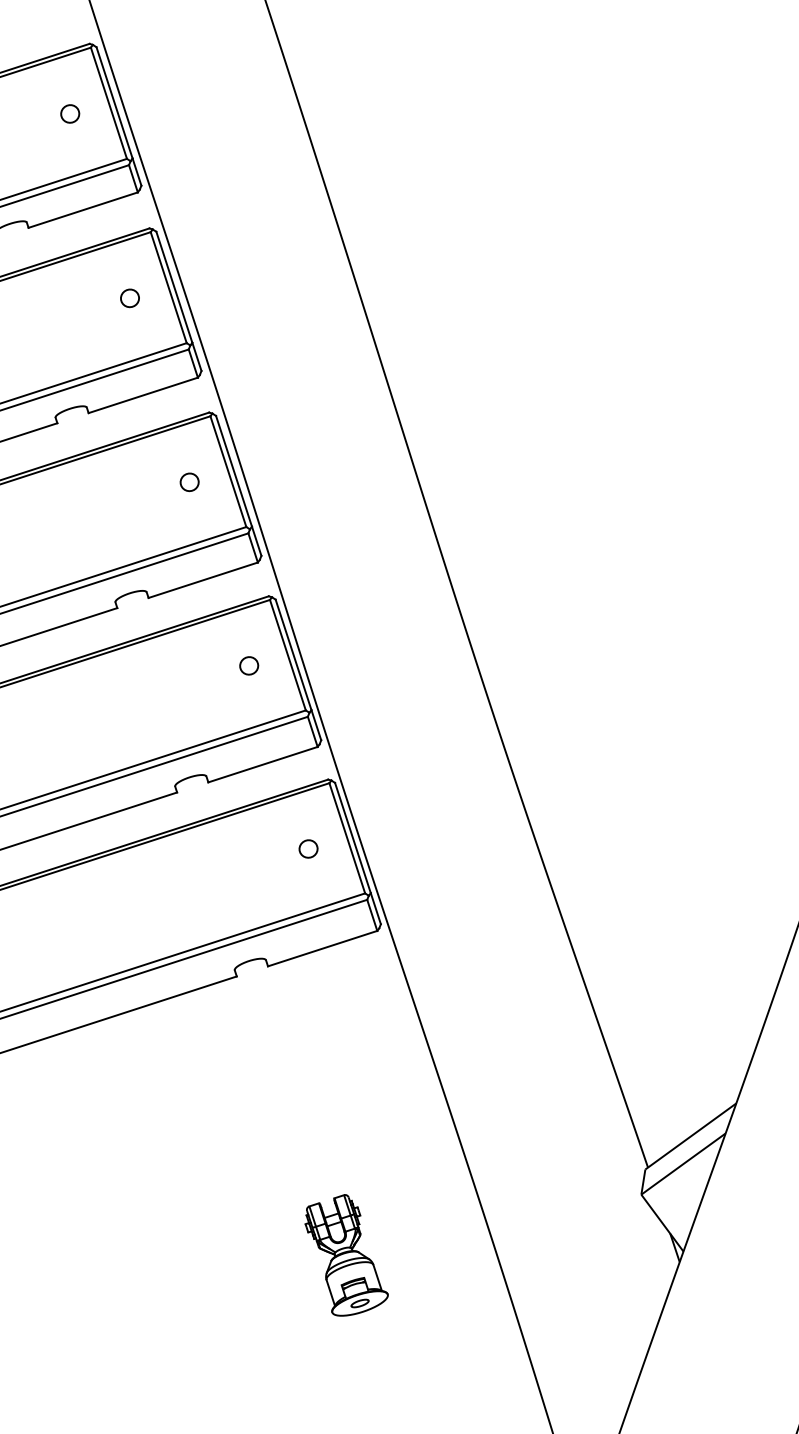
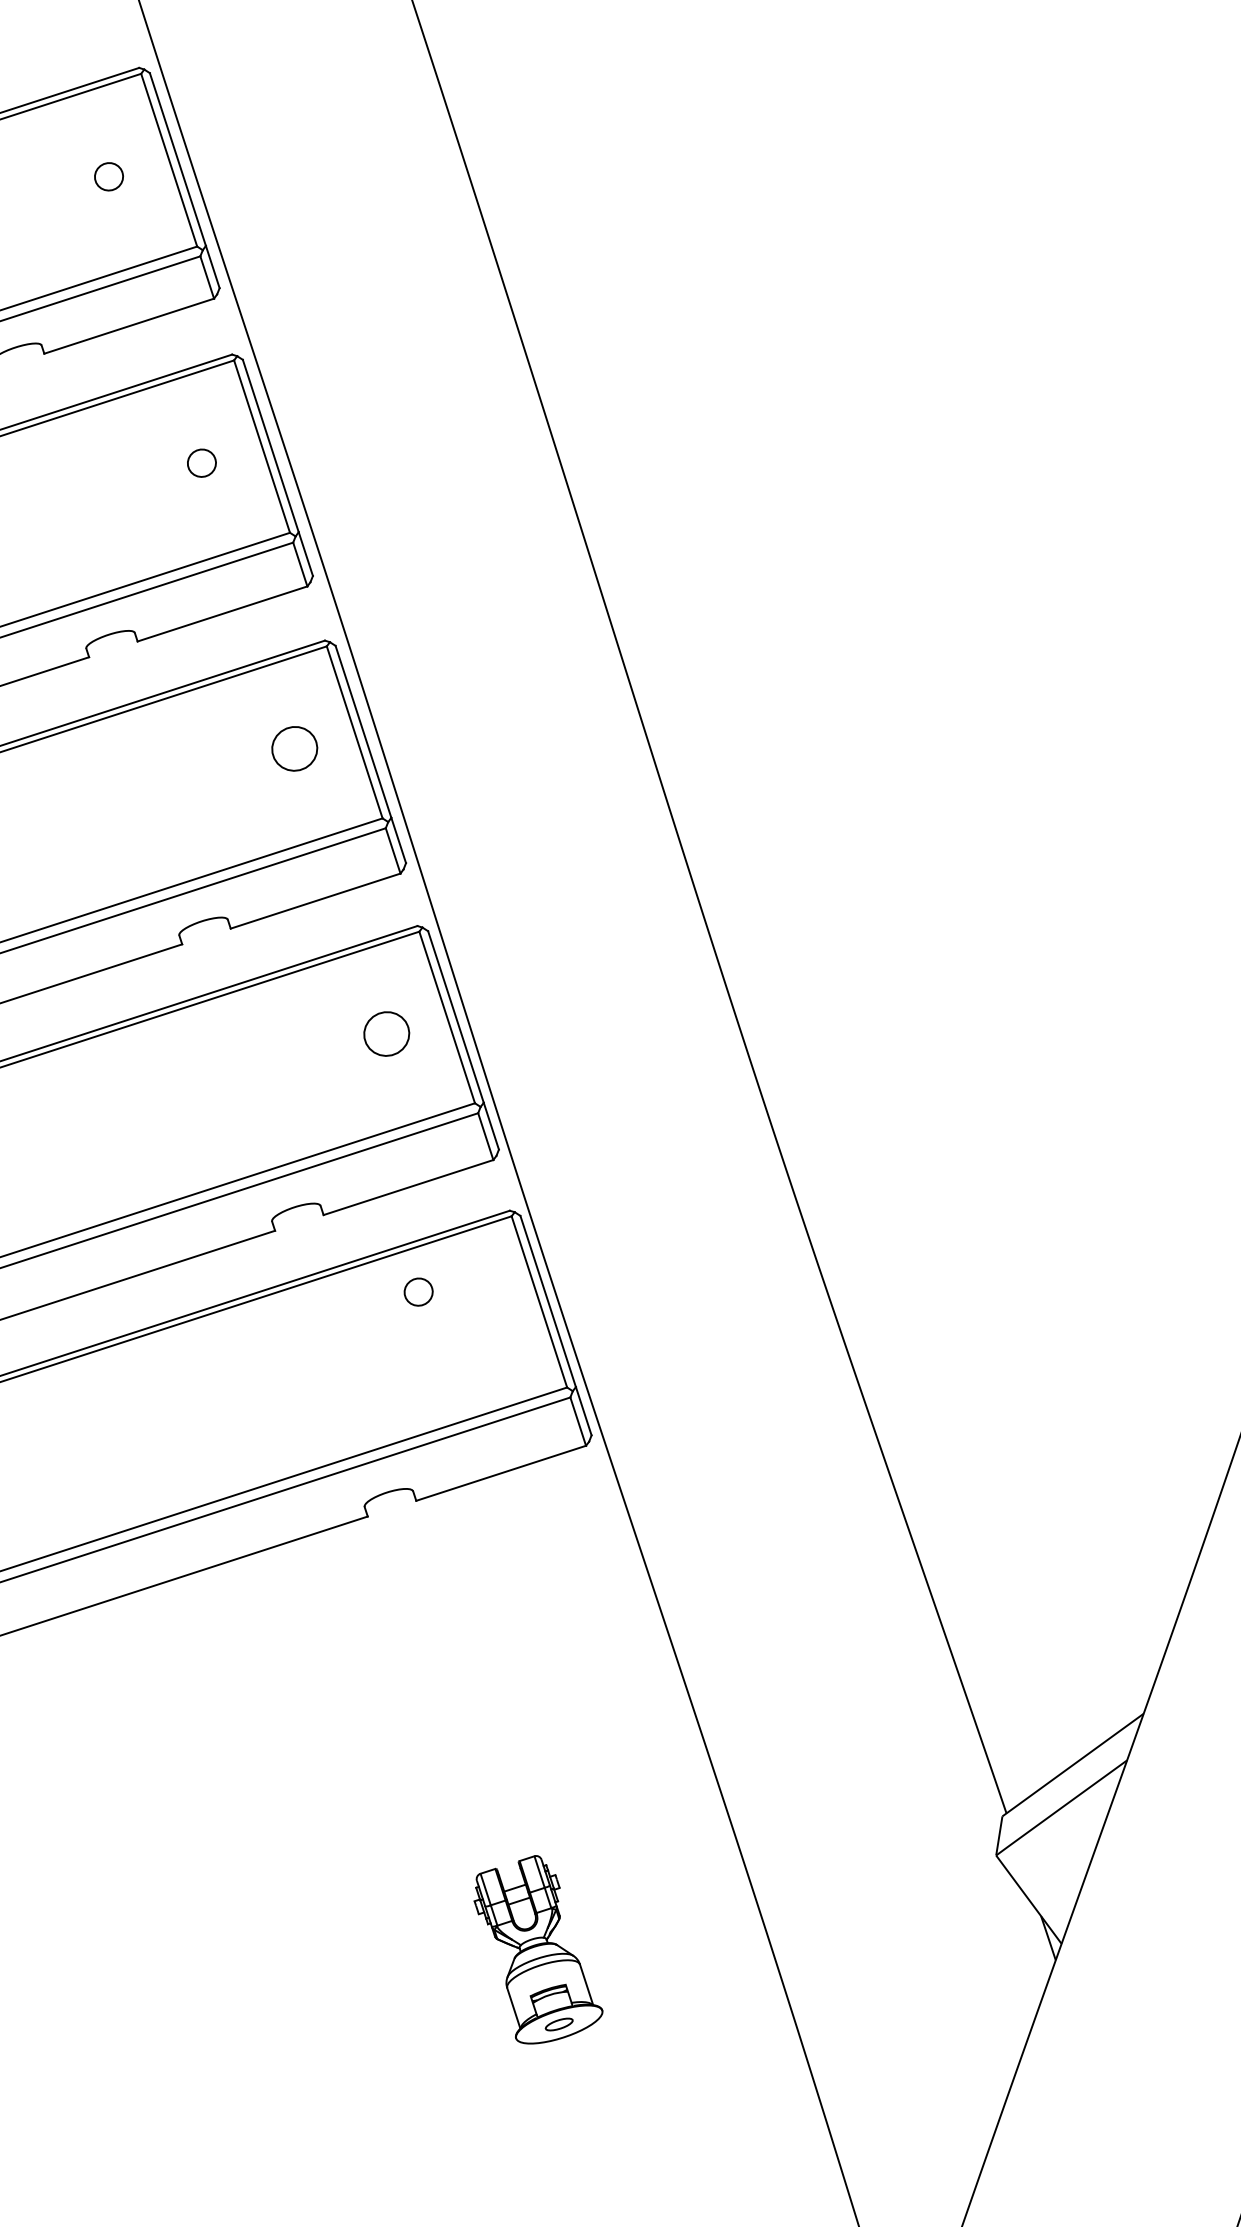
part: (189, 482) -> (294, 749), size x1.6
part: (249, 665) -> (387, 1033), size x1.6
part: (308, 848) -> (418, 1291), moved

